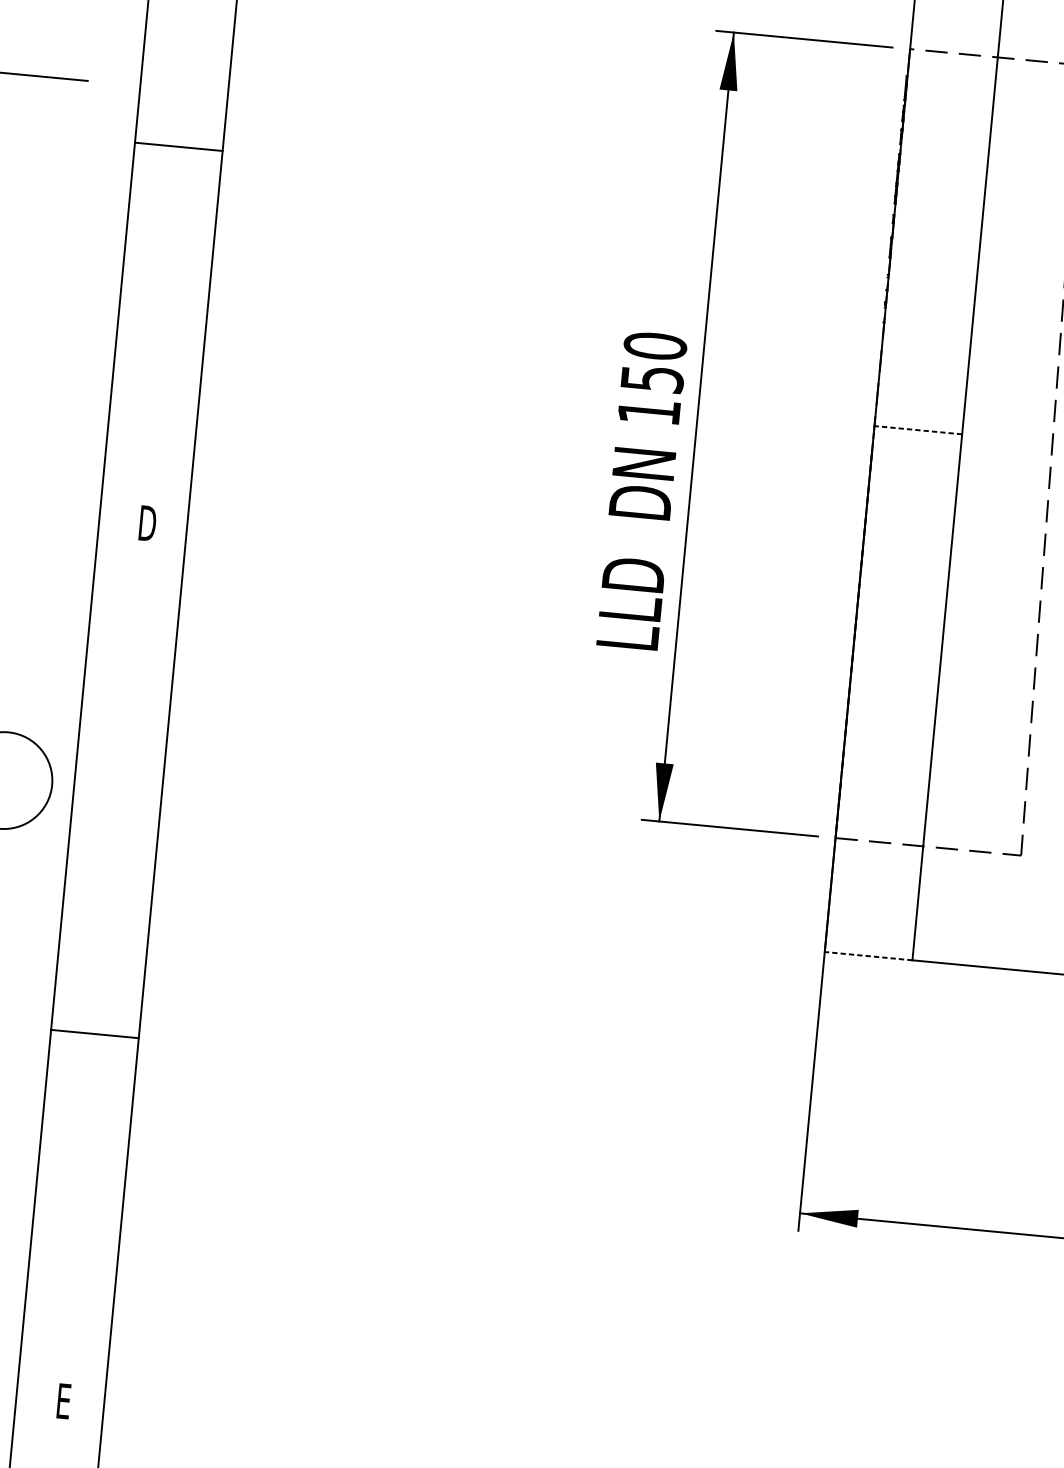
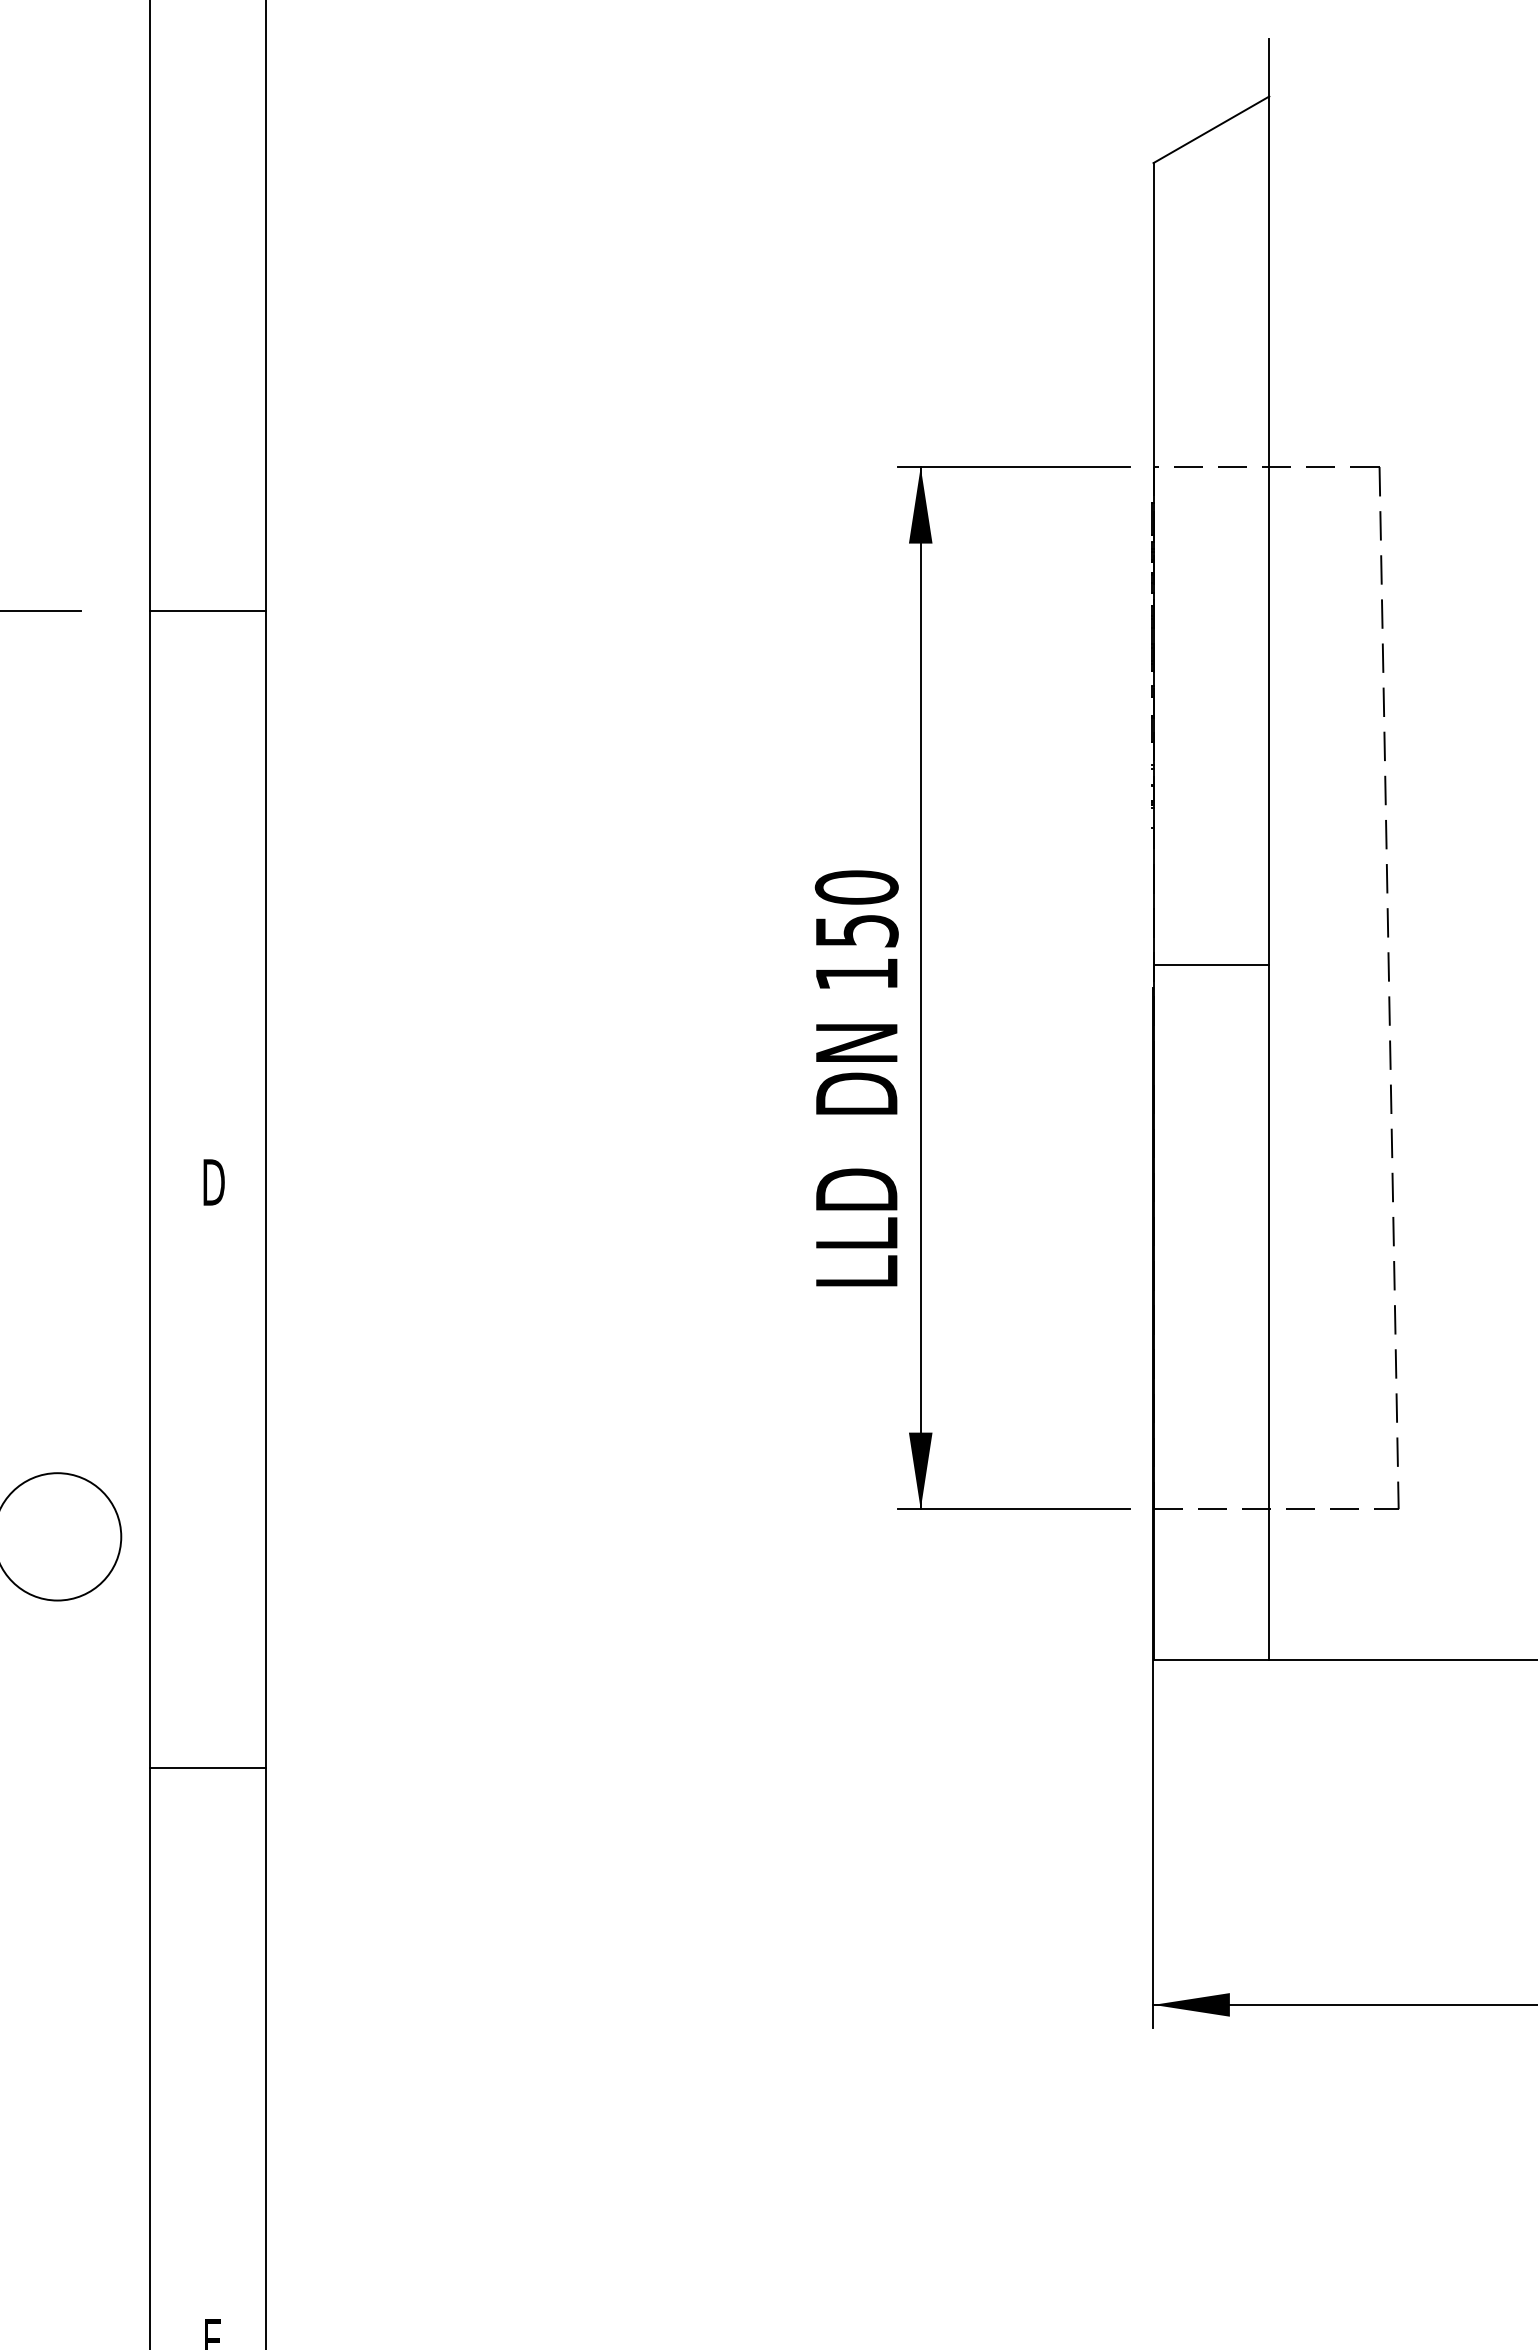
line: (179, 146) -> (208, 610), moved
line: (918, 429) -> (1211, 964), dashed -> solid
line: (868, 955) -> (1211, 1659), dashed -> solid
line: (95, 1034) -> (208, 1768), moved

